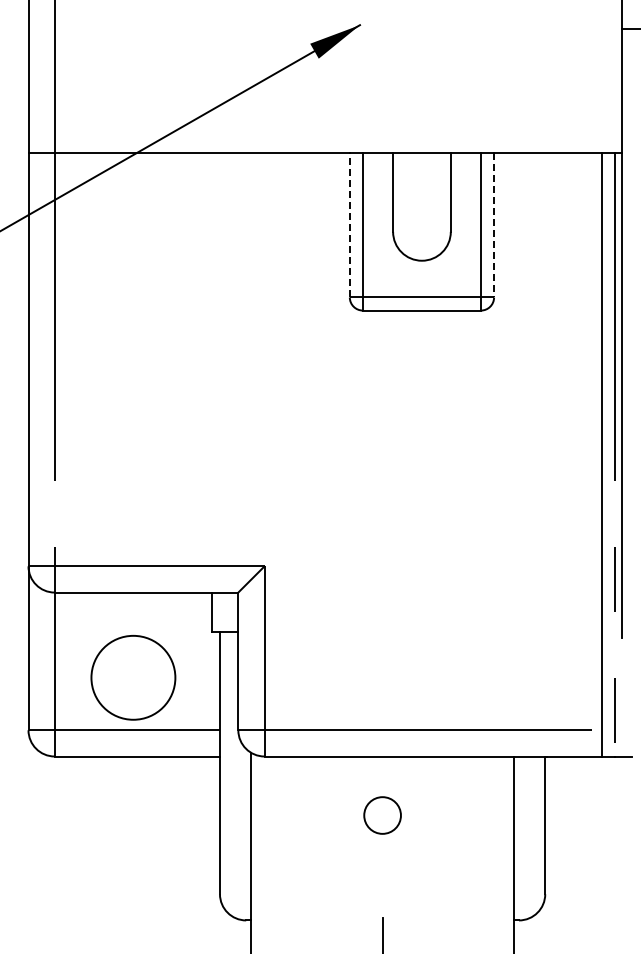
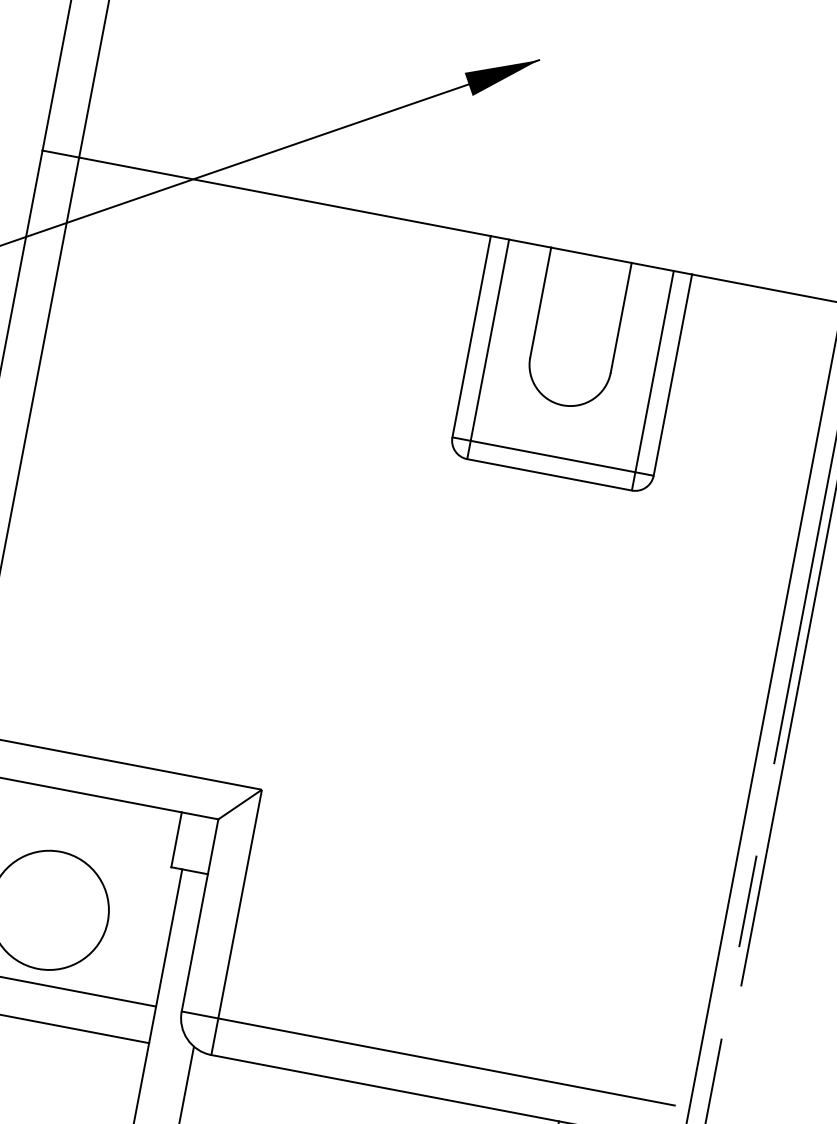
line: (349, 224) -> (471, 335), dashed -> solid
line: (494, 225) -> (673, 375), dashed -> solid

